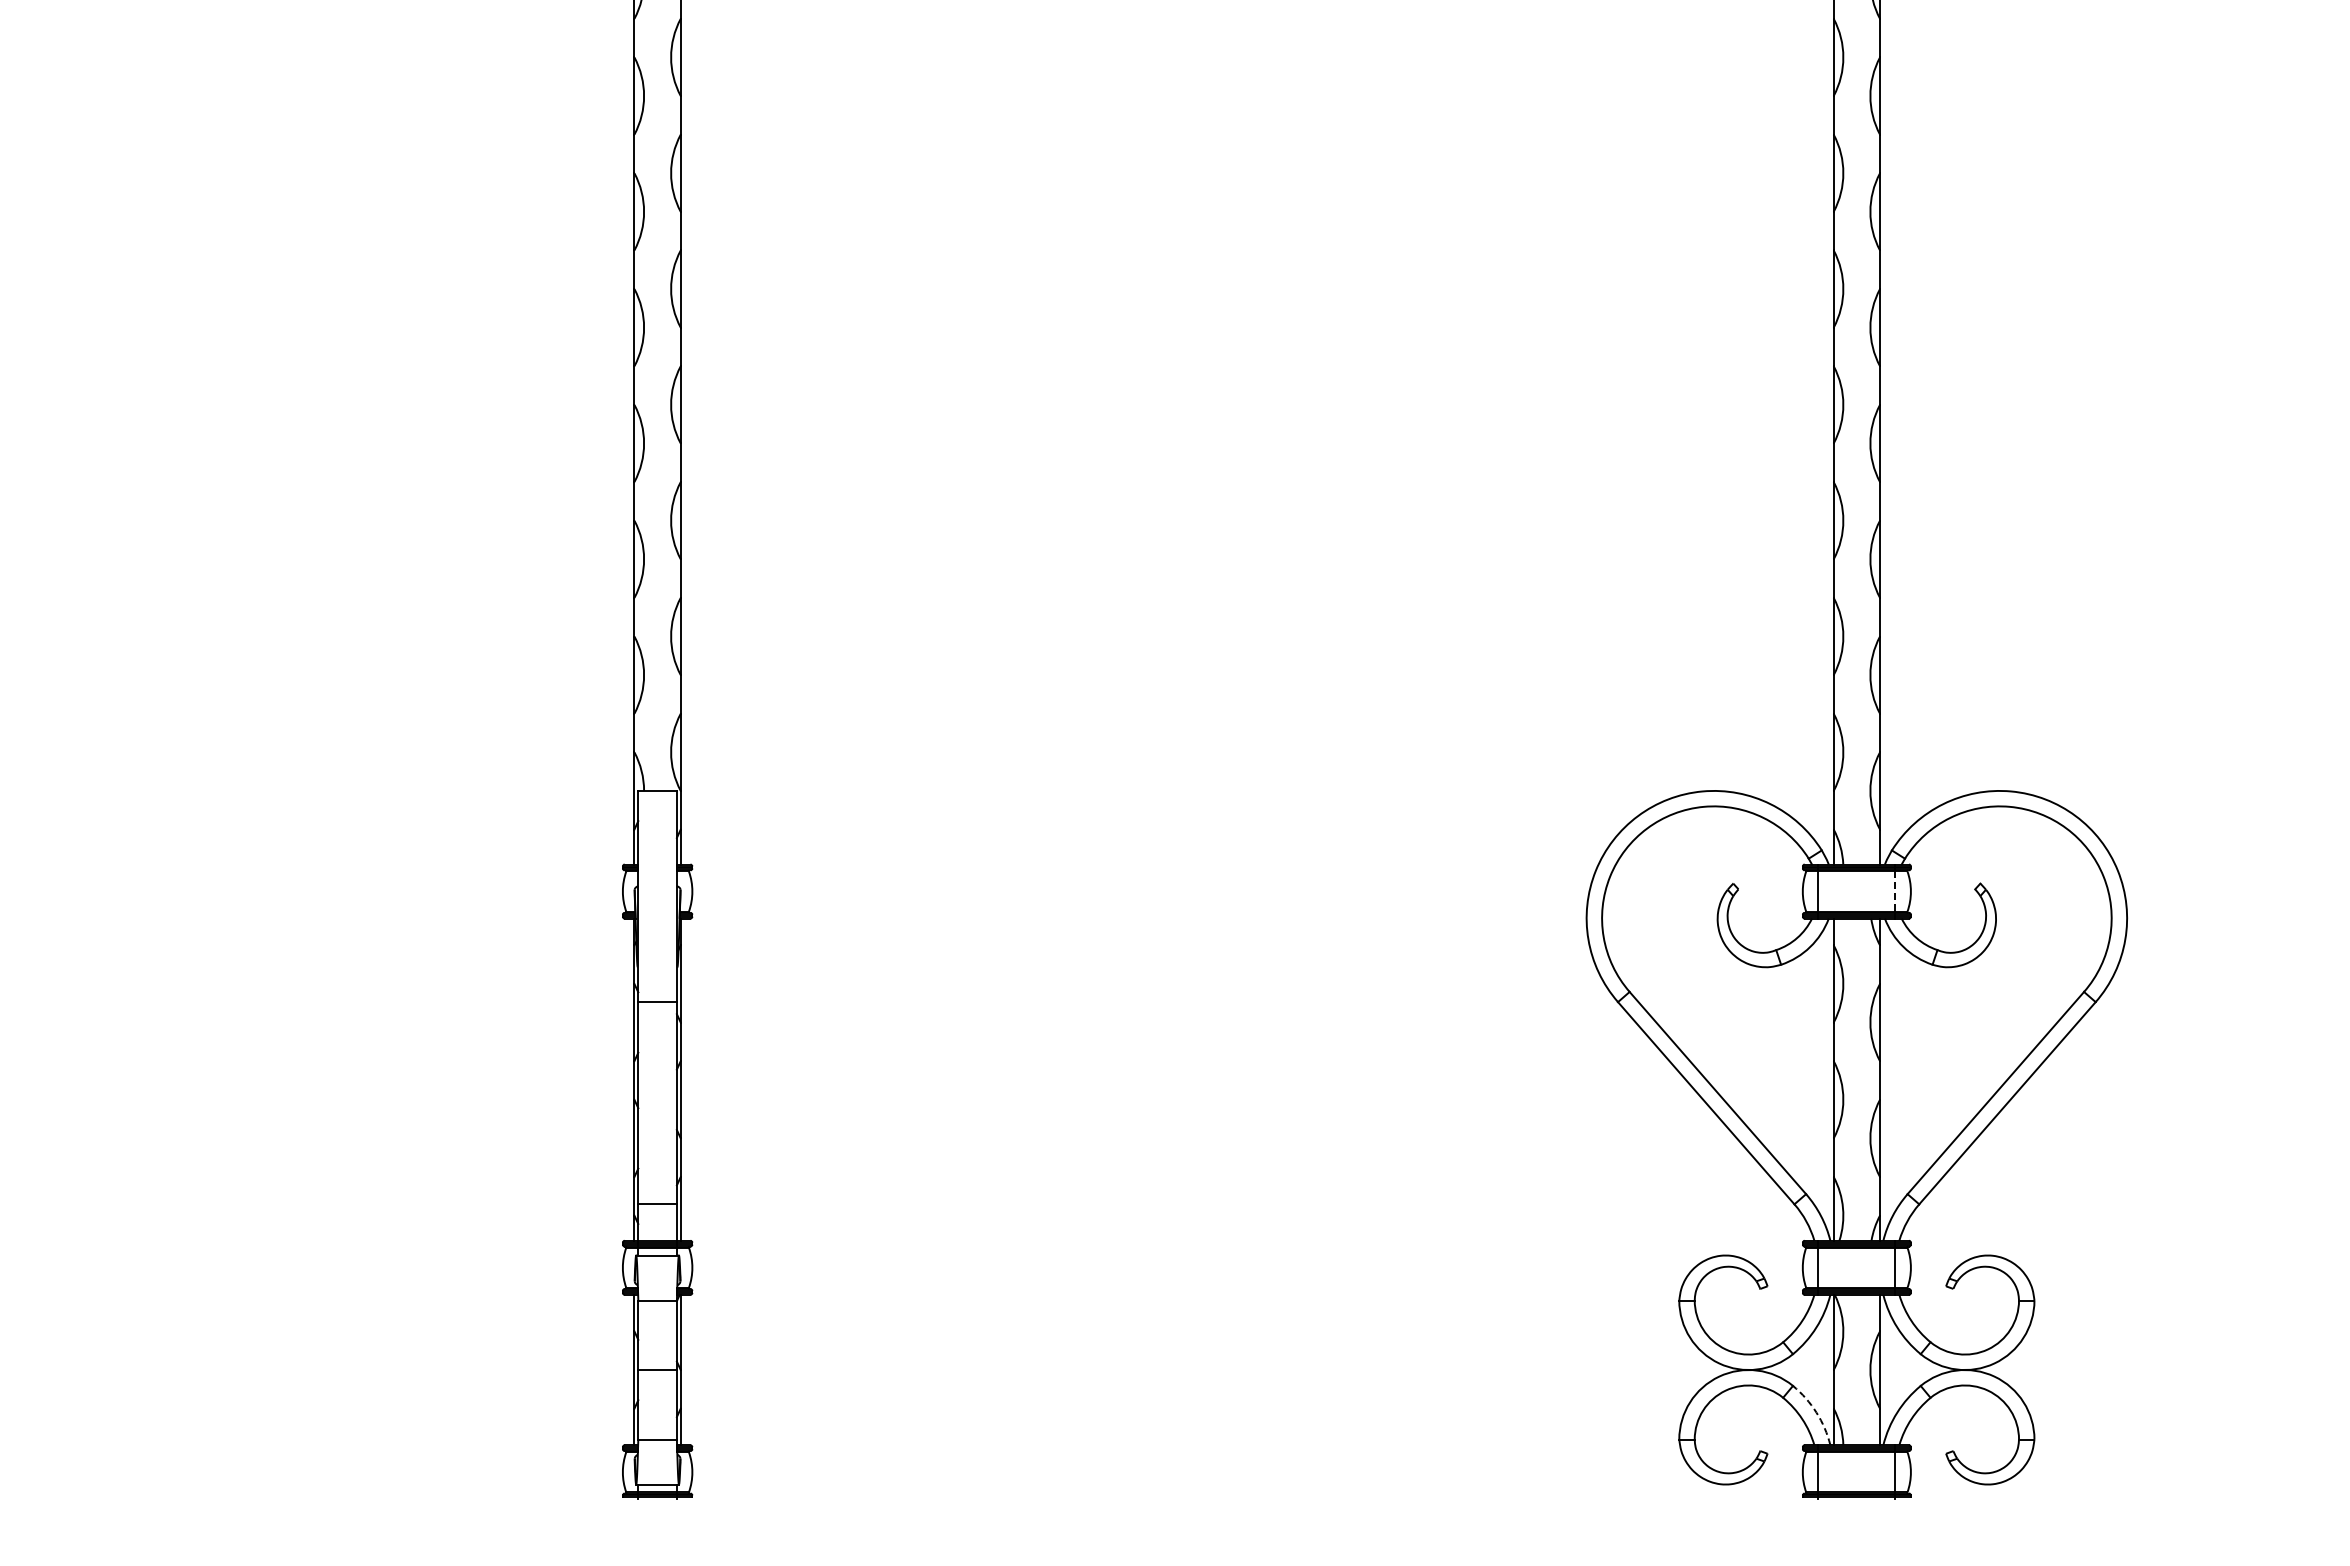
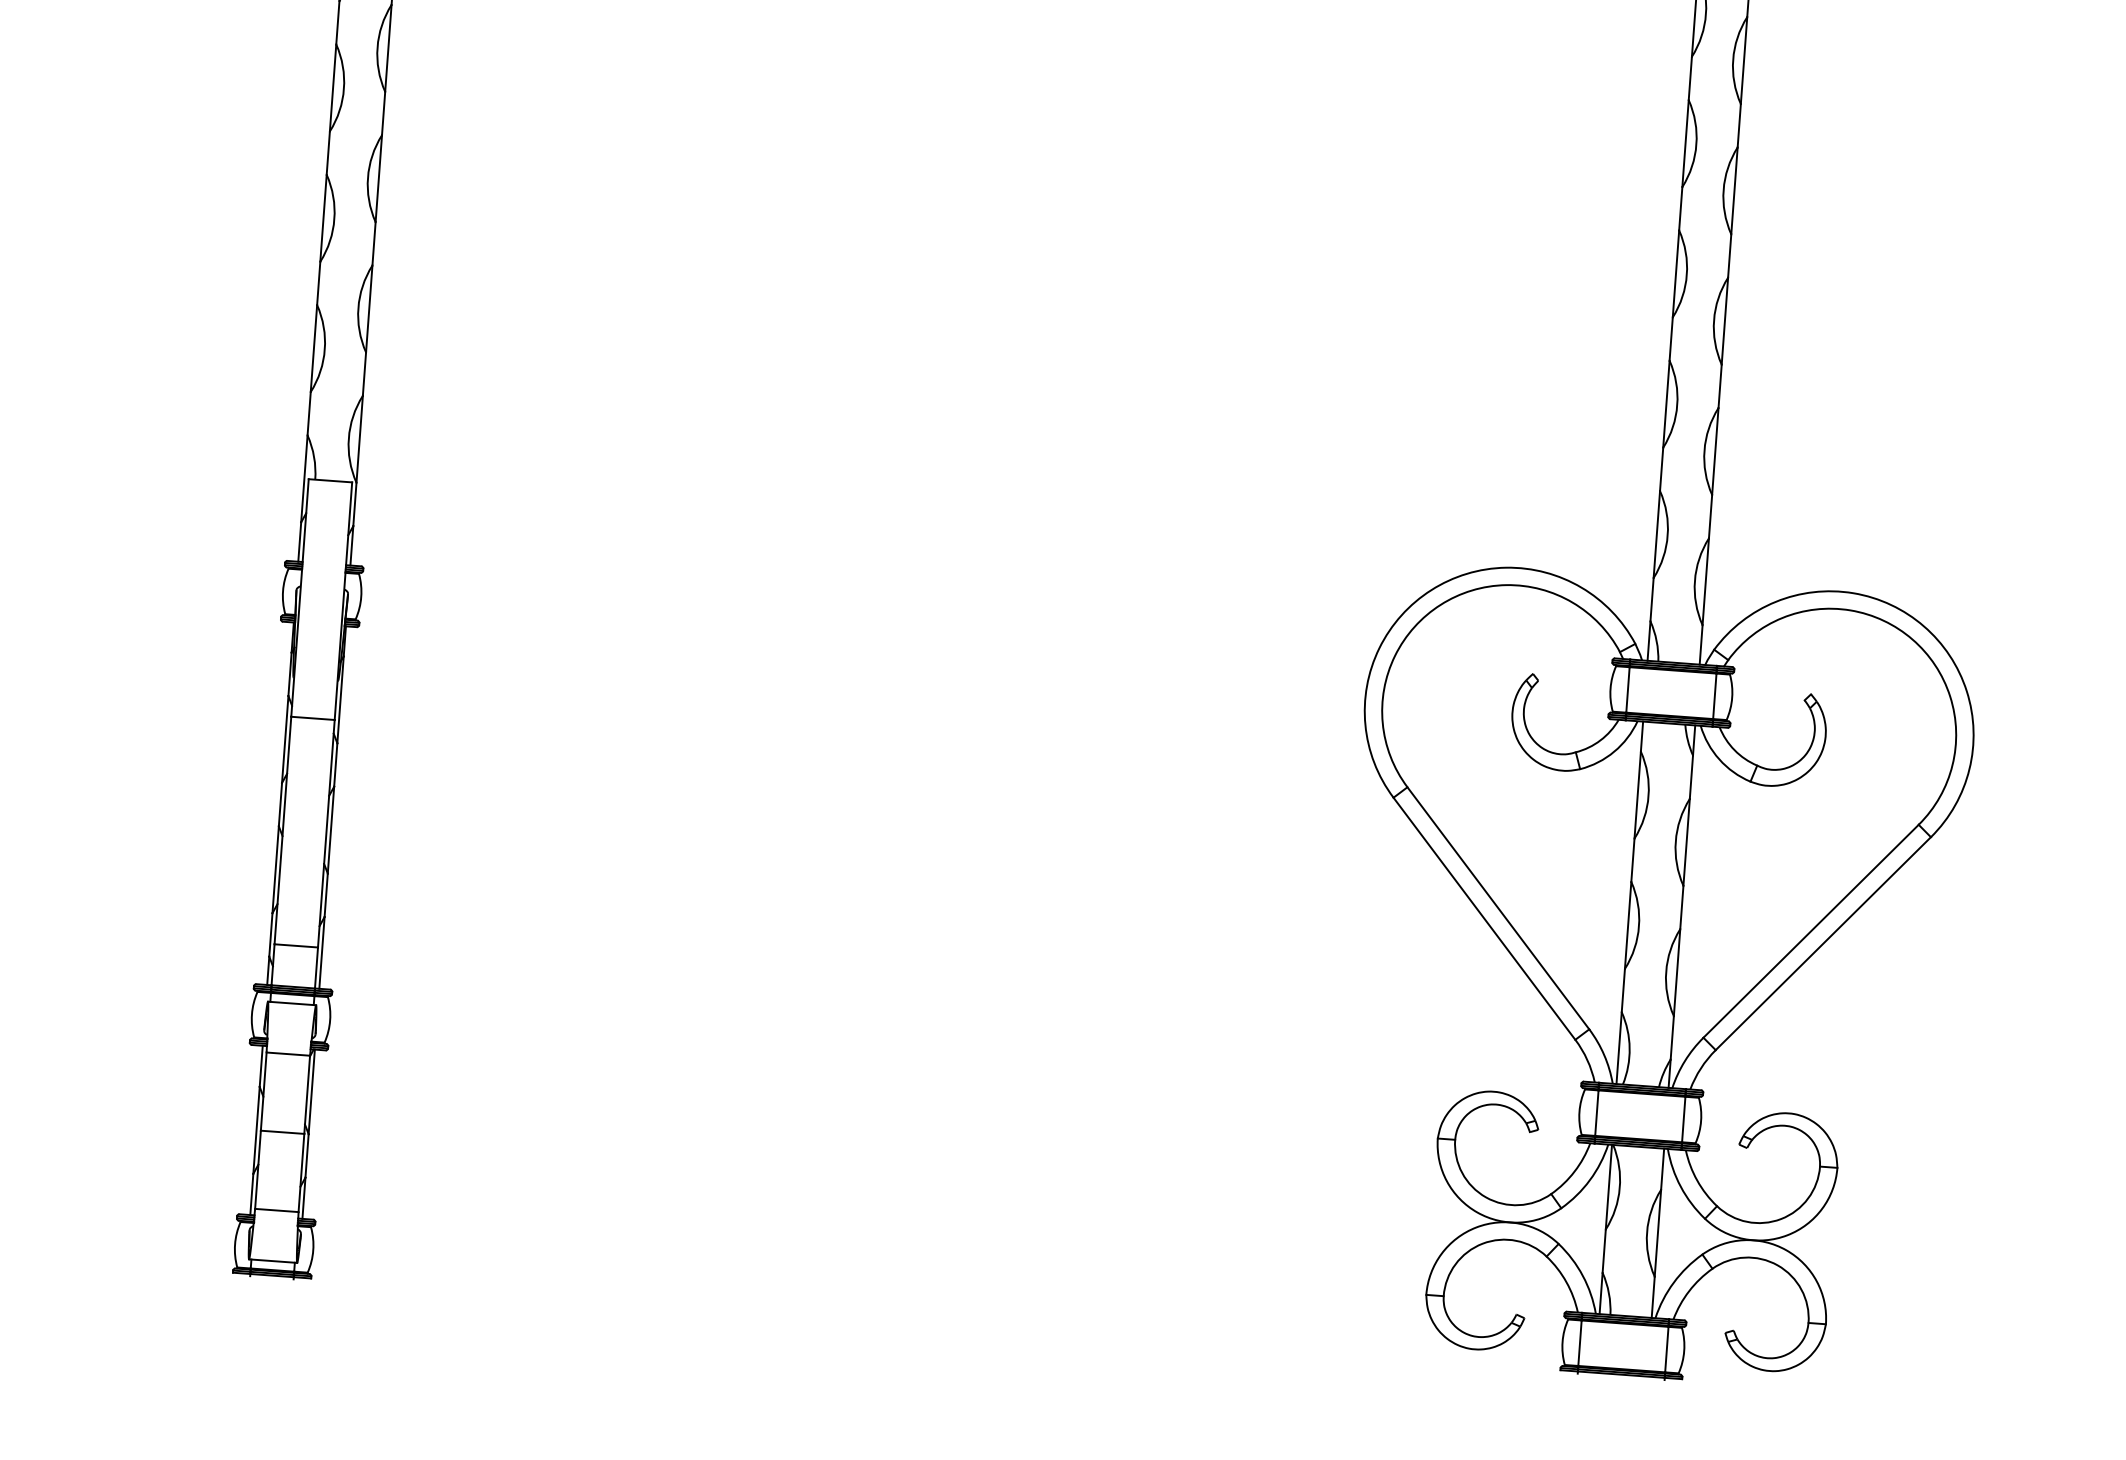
line: (1895, 892) -> (1714, 697), dashed -> solid
arc: (1816, 1412) -> (1582, 1275), dashed -> solid

